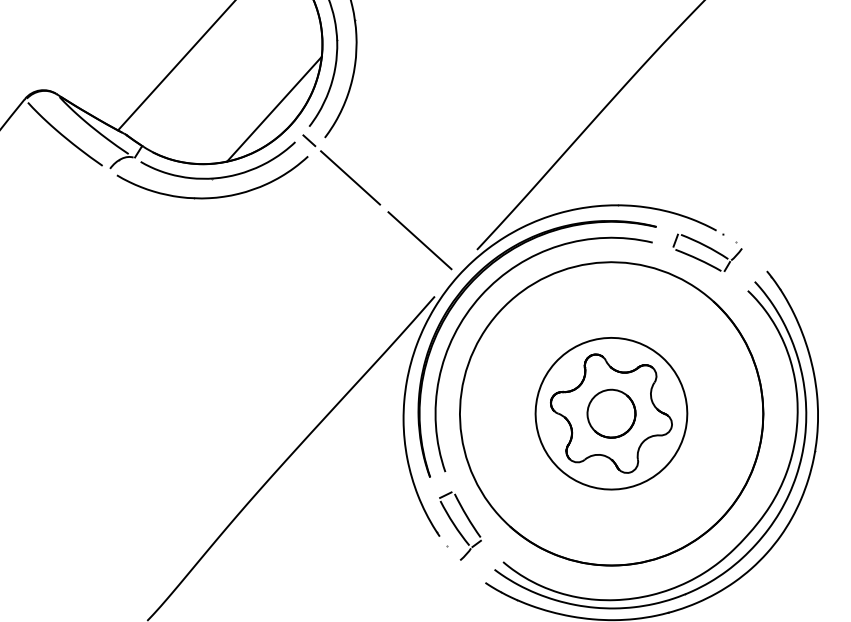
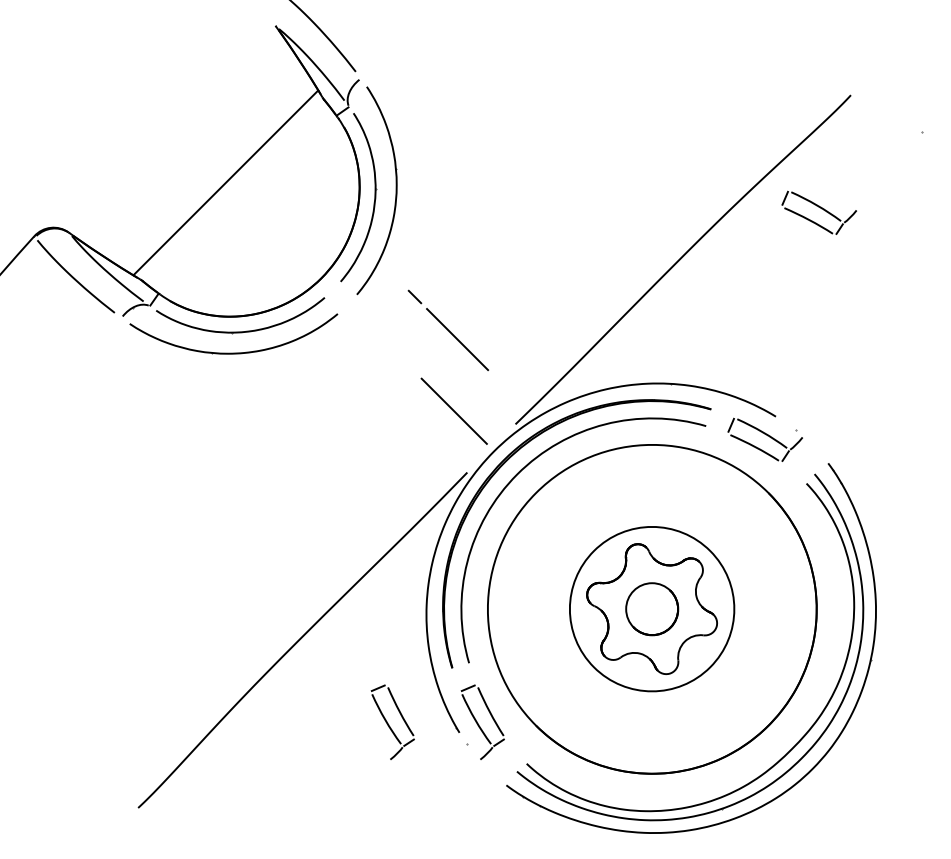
part: (746, 40) -> (818, 212), added
line: (274, 108) -> (303, 260), removed
line: (341, 170) -> (448, 330), moved
part: (377, 529) -> (392, 721), added

